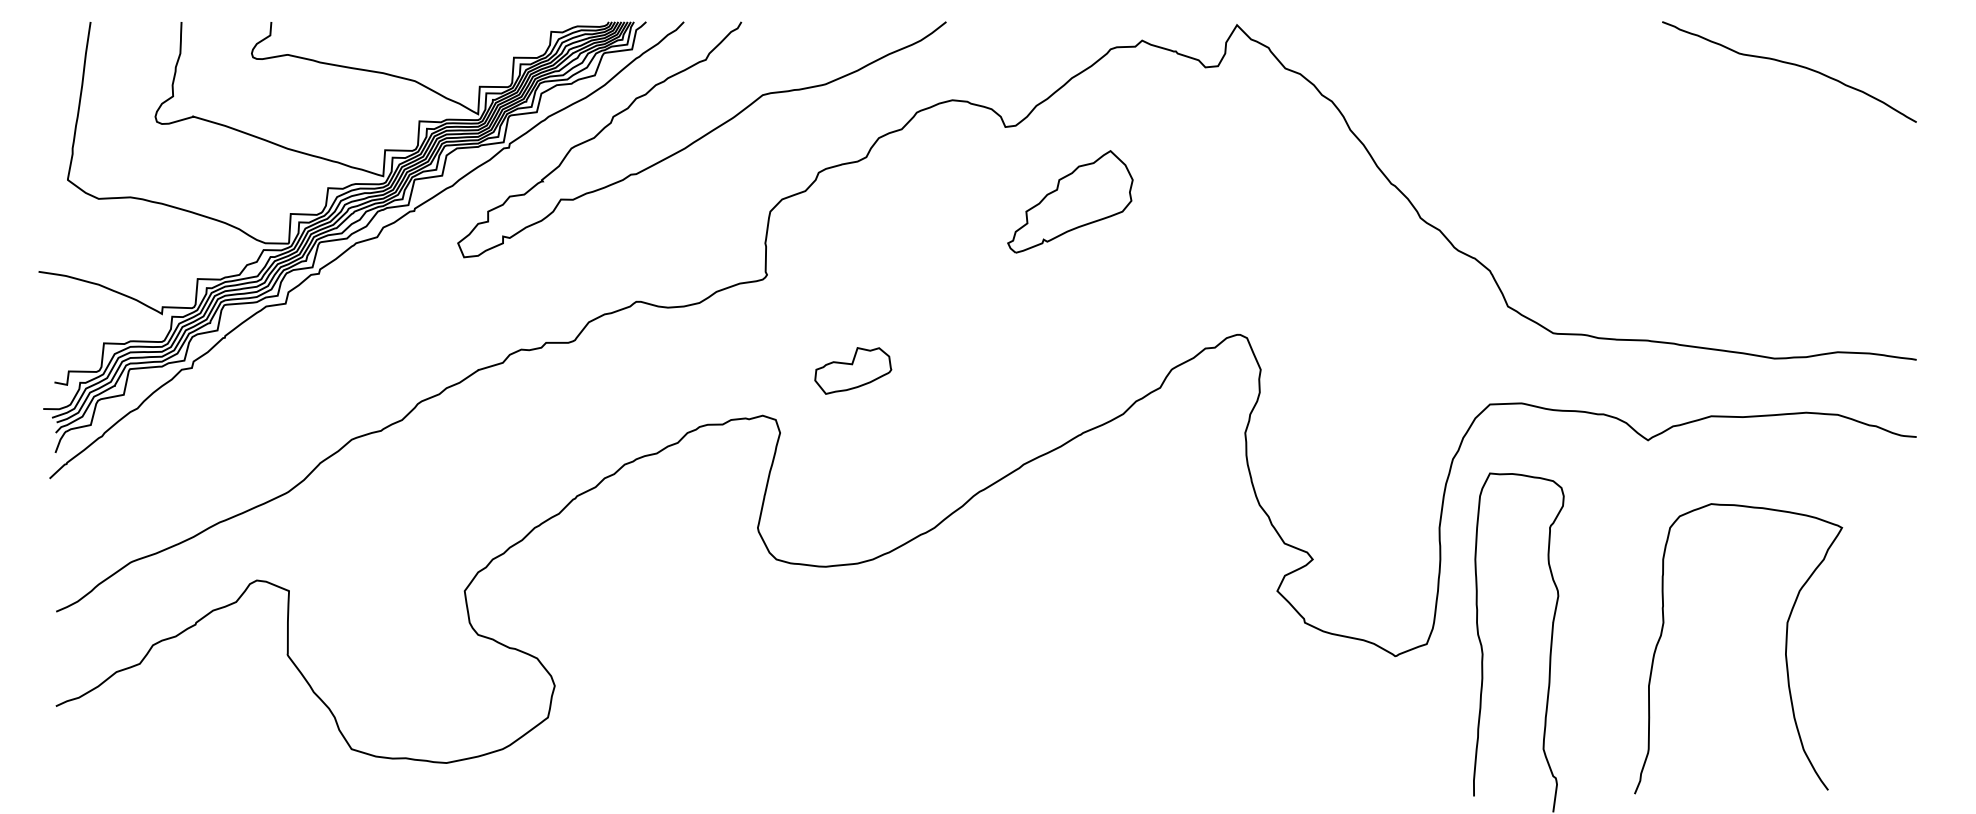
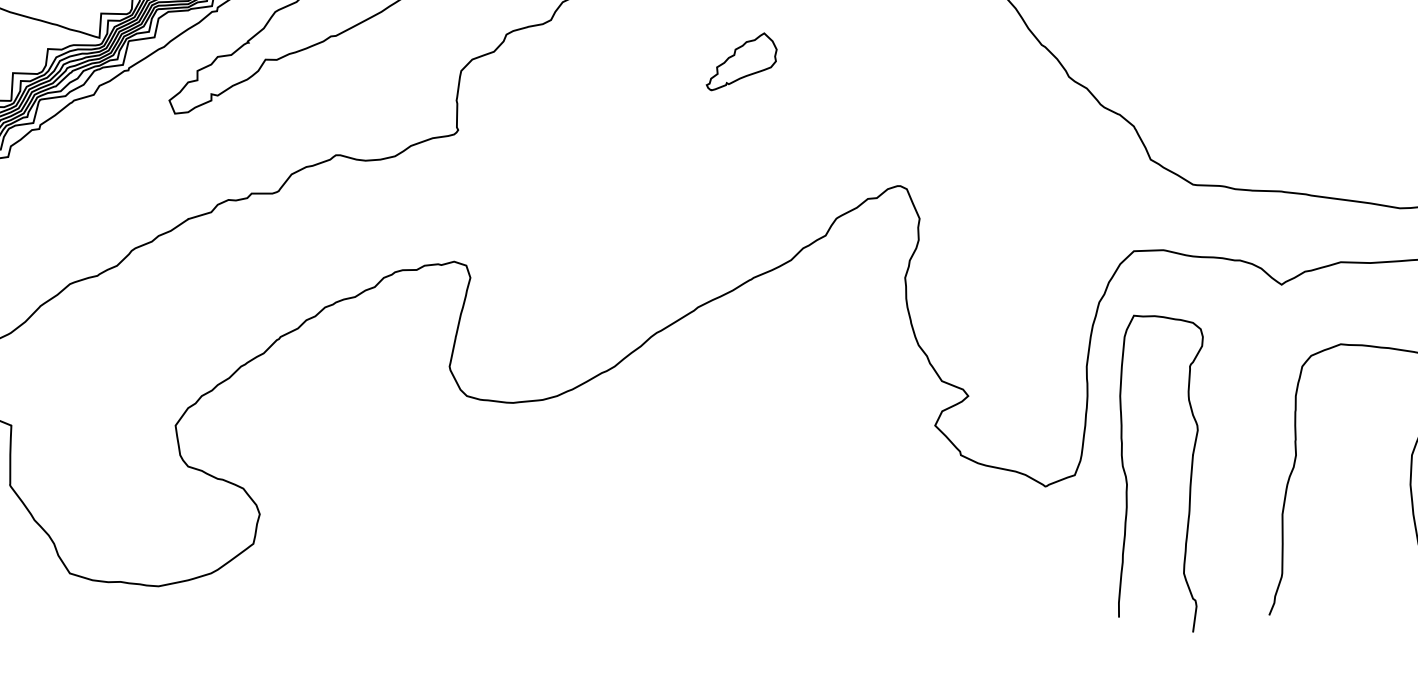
part: (1070, 201) -> (741, 61), size x0.6
part: (853, 370) -> (538, 219), removed

